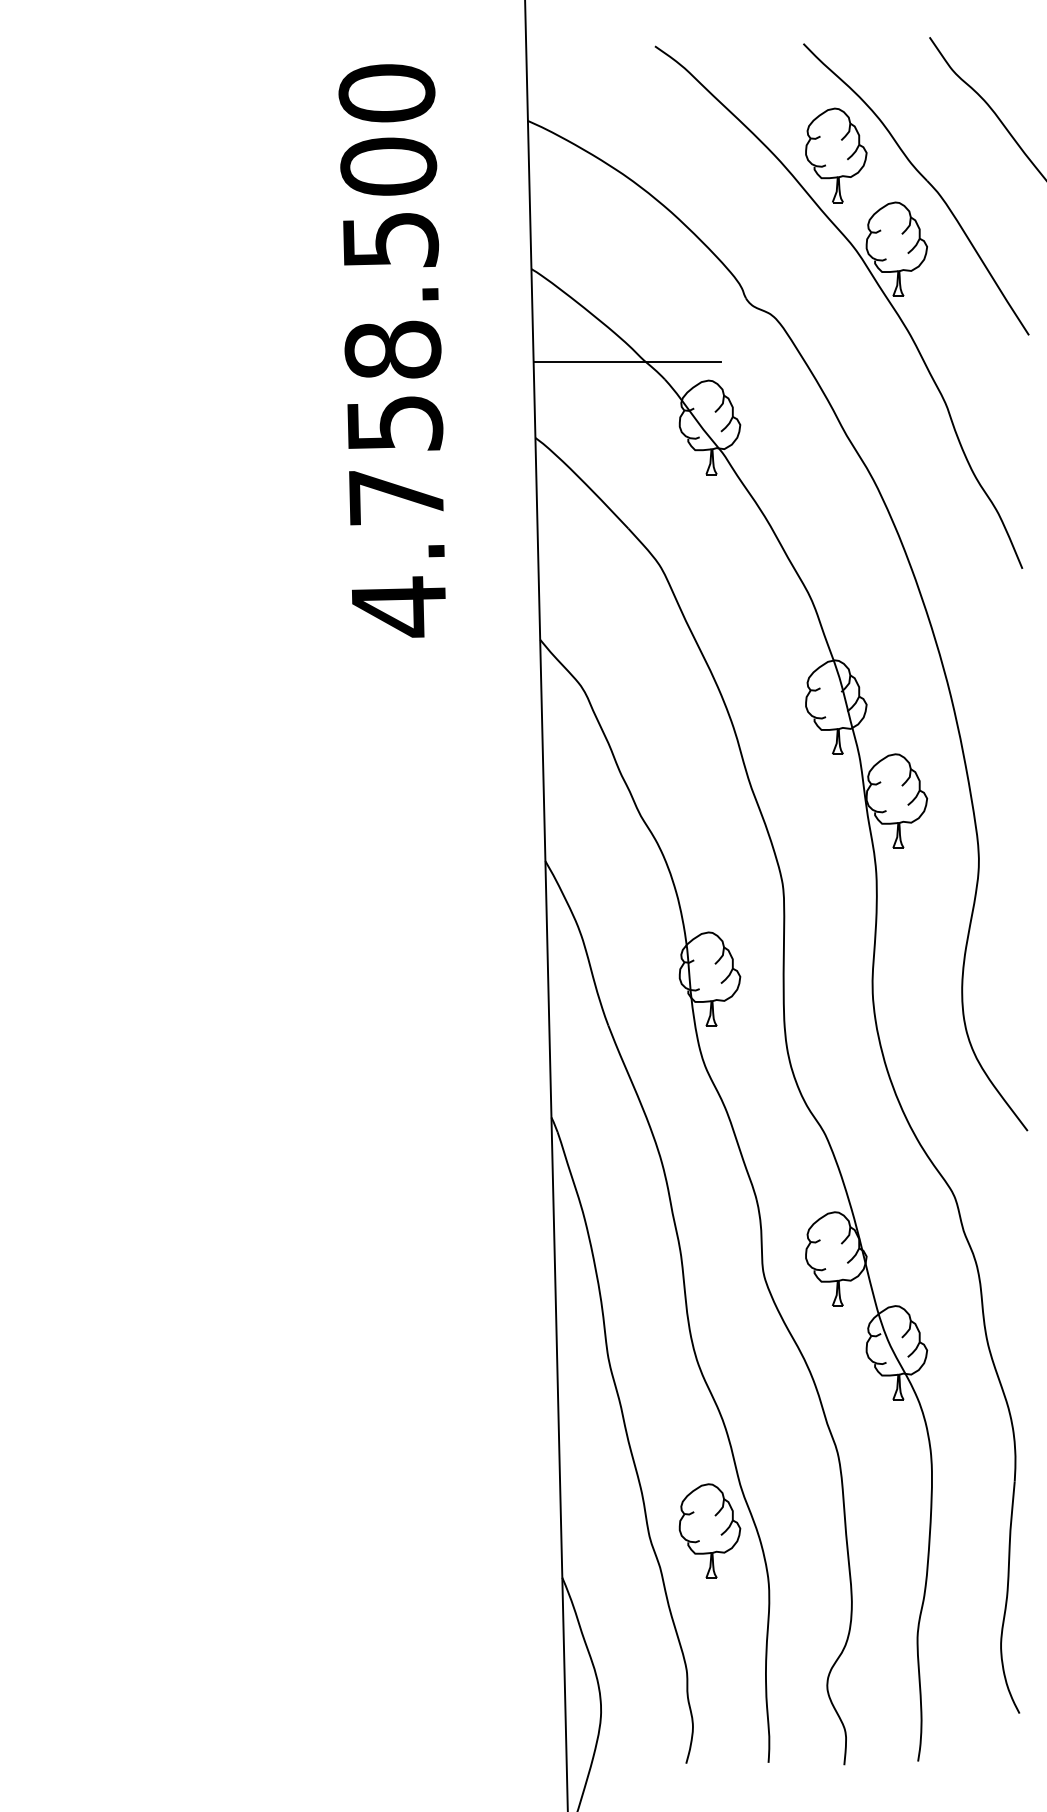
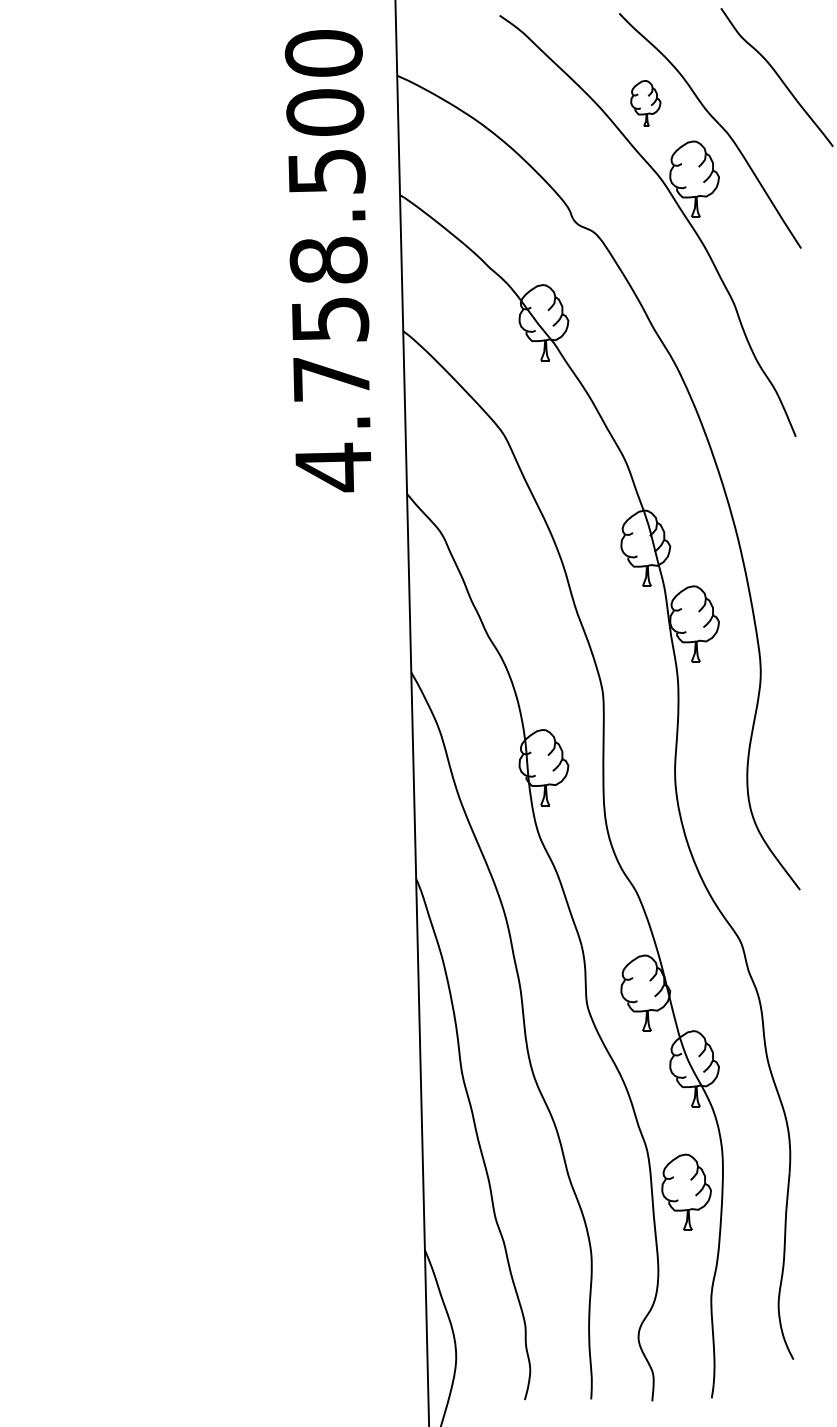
part: (836, 155) -> (645, 103), size x0.6
text: (391, 350) -> (327, 260), moved
line: (626, 362) -> (476, 270), removed
part: (709, 1530) -> (686, 1191), moved

